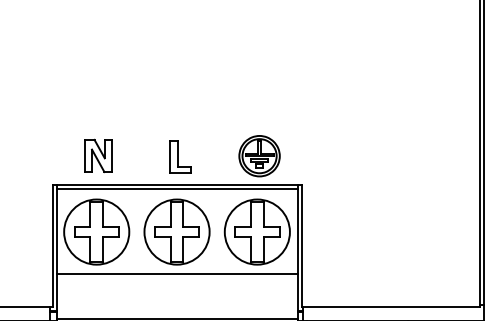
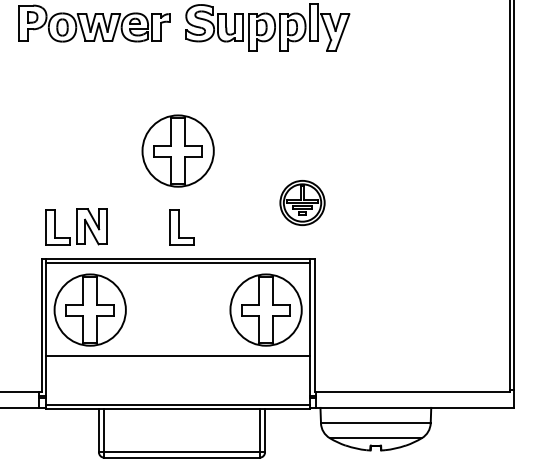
part: (259, 155) -> (302, 202), moved
part: (66, 156) -> (57, 227), added
part: (176, 231) -> (177, 150), moved

